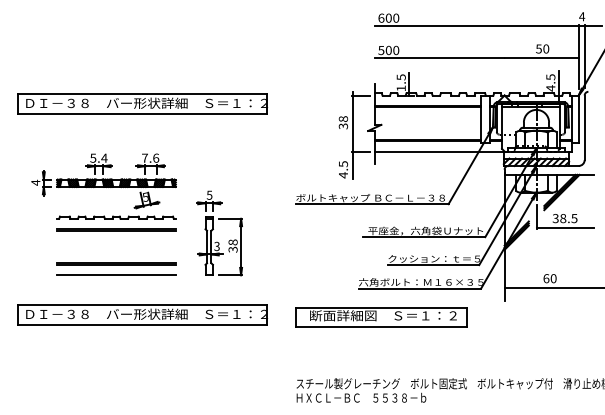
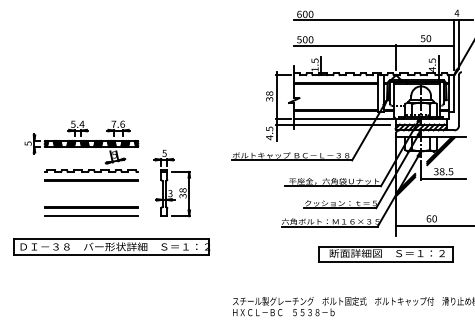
line: (504, 73) -> (396, 57), added
part: (142, 103) -> (111, 81), removed
line: (424, 158) -> (333, 124), added
text: (35, 182) -> (27, 143), 4 -> 5
part: (381, 317) -> (385, 254), moved

